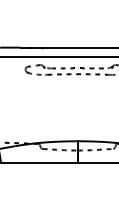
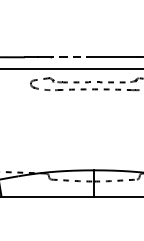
line: (59, 47) -> (72, 57), solid -> dashed

